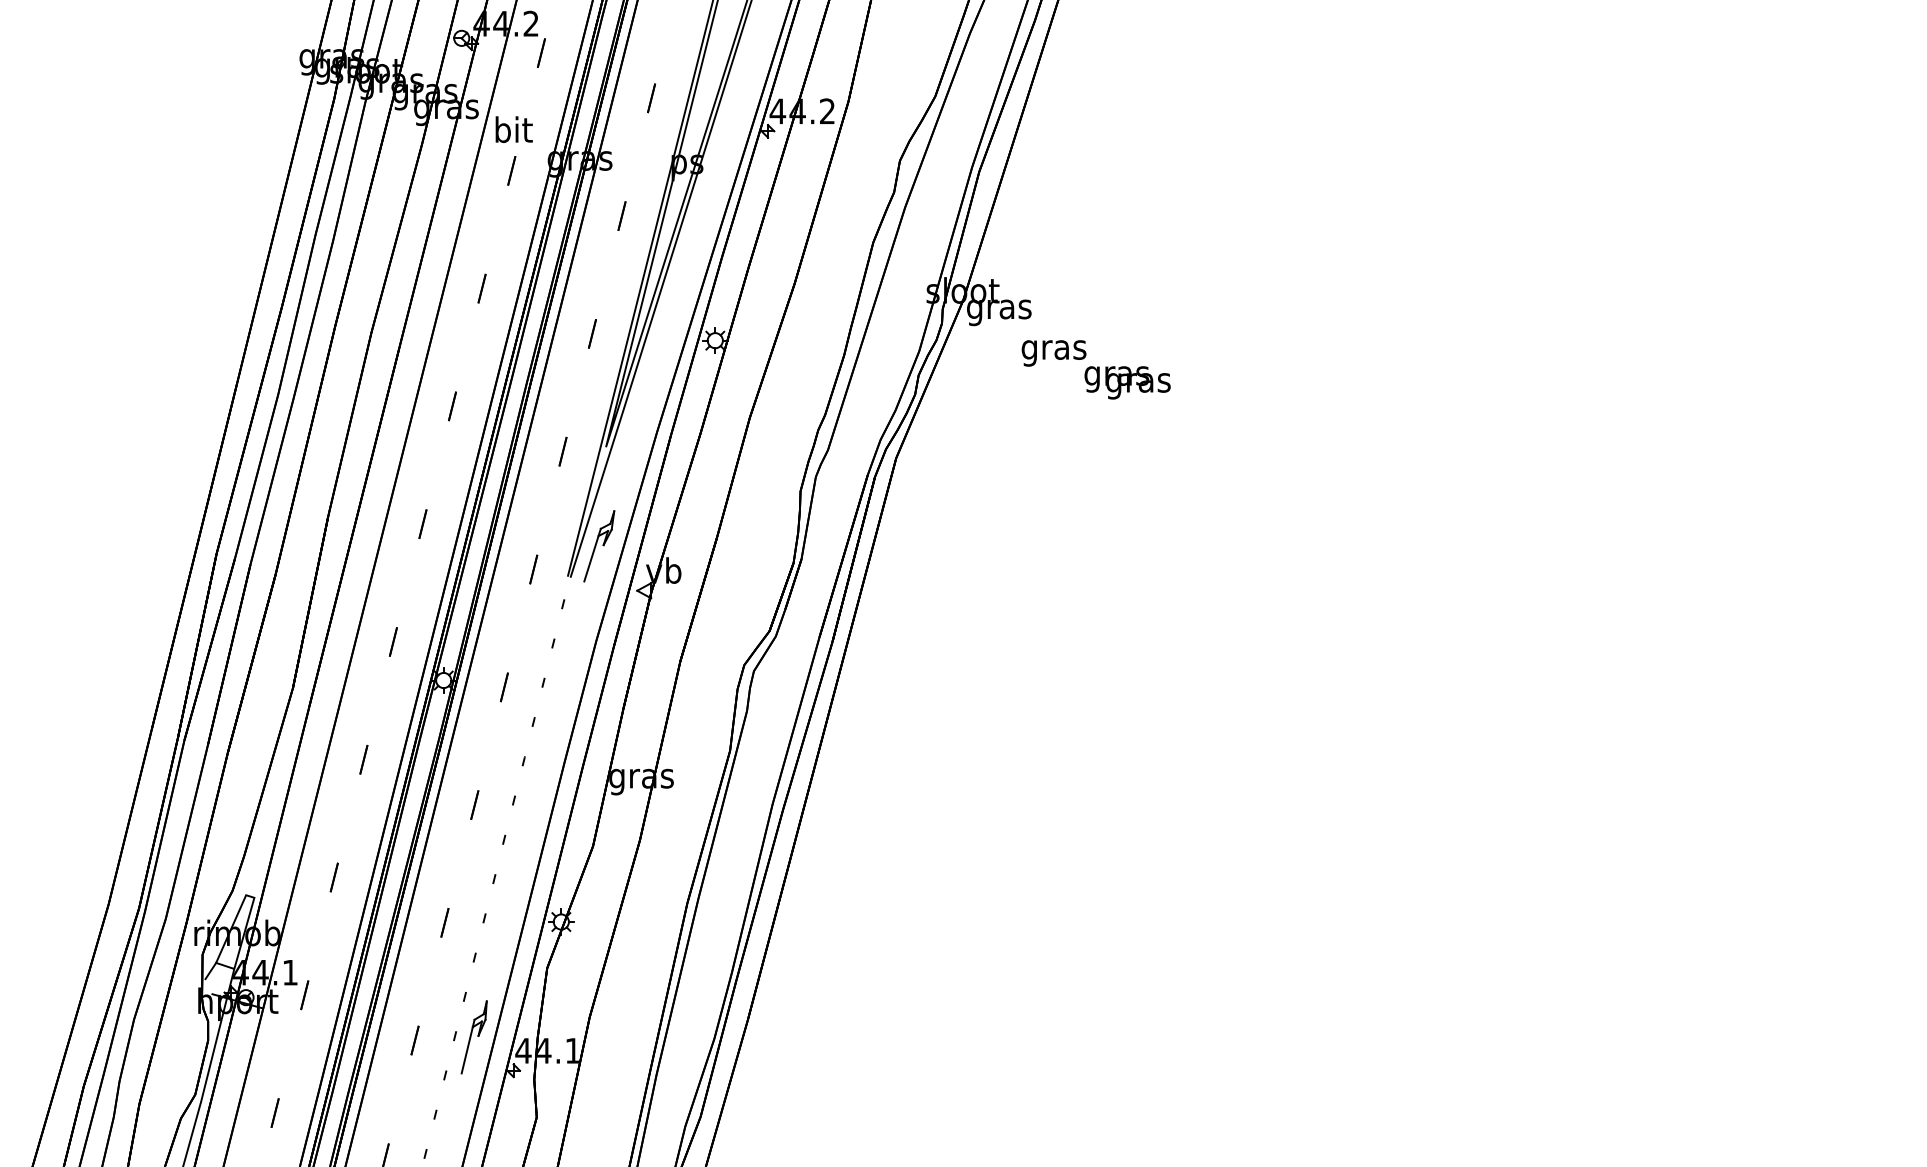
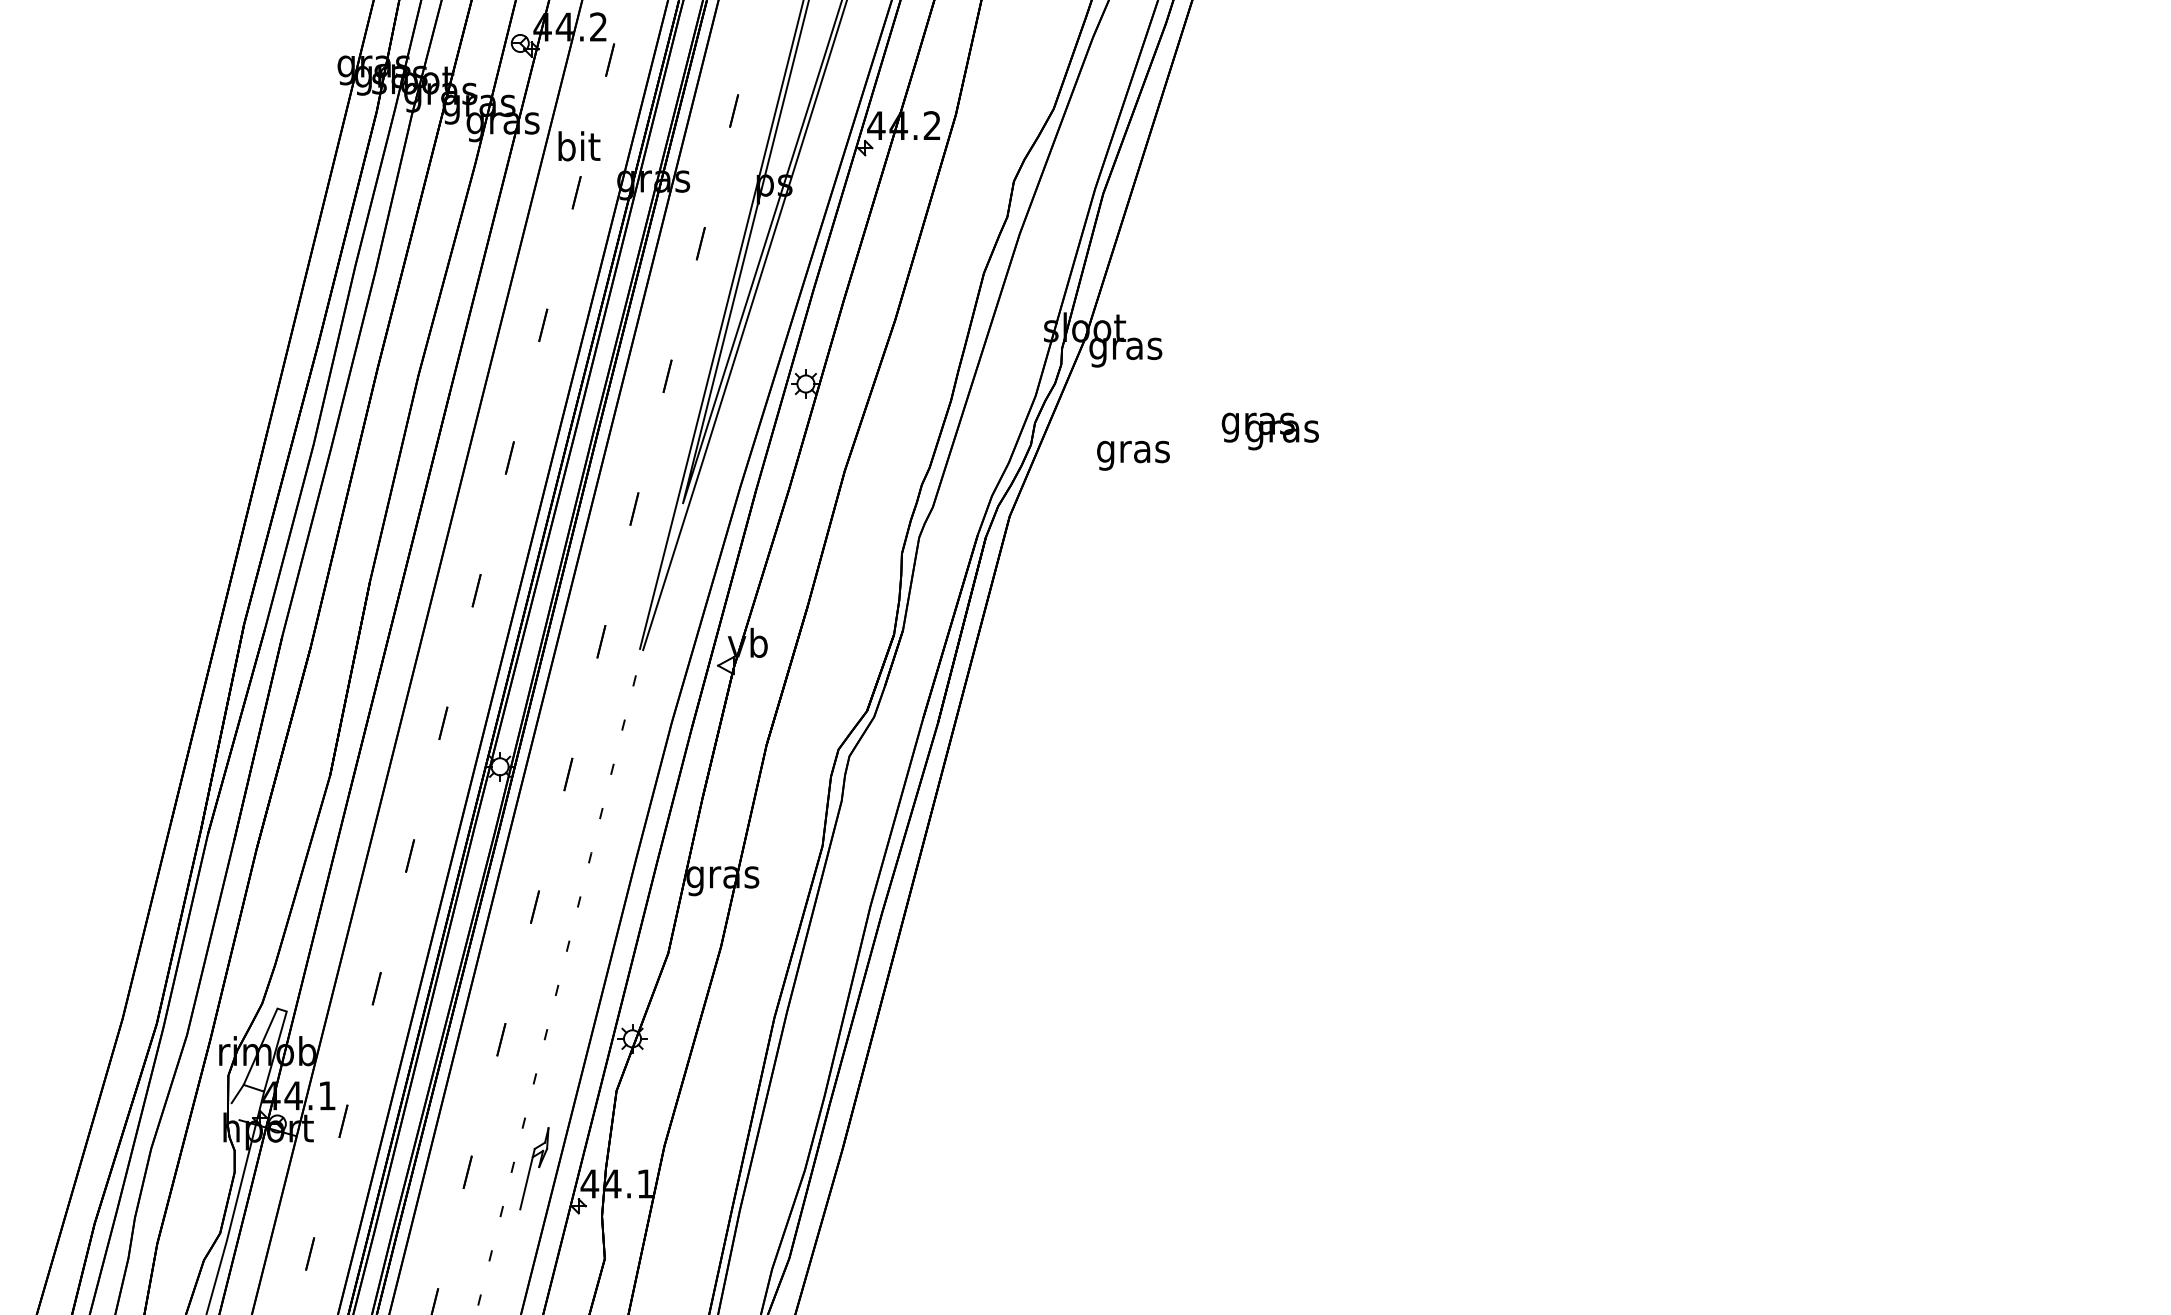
text: (1053, 353) -> (1132, 455), moved
part: (599, 546) -> (675, 615), removed

